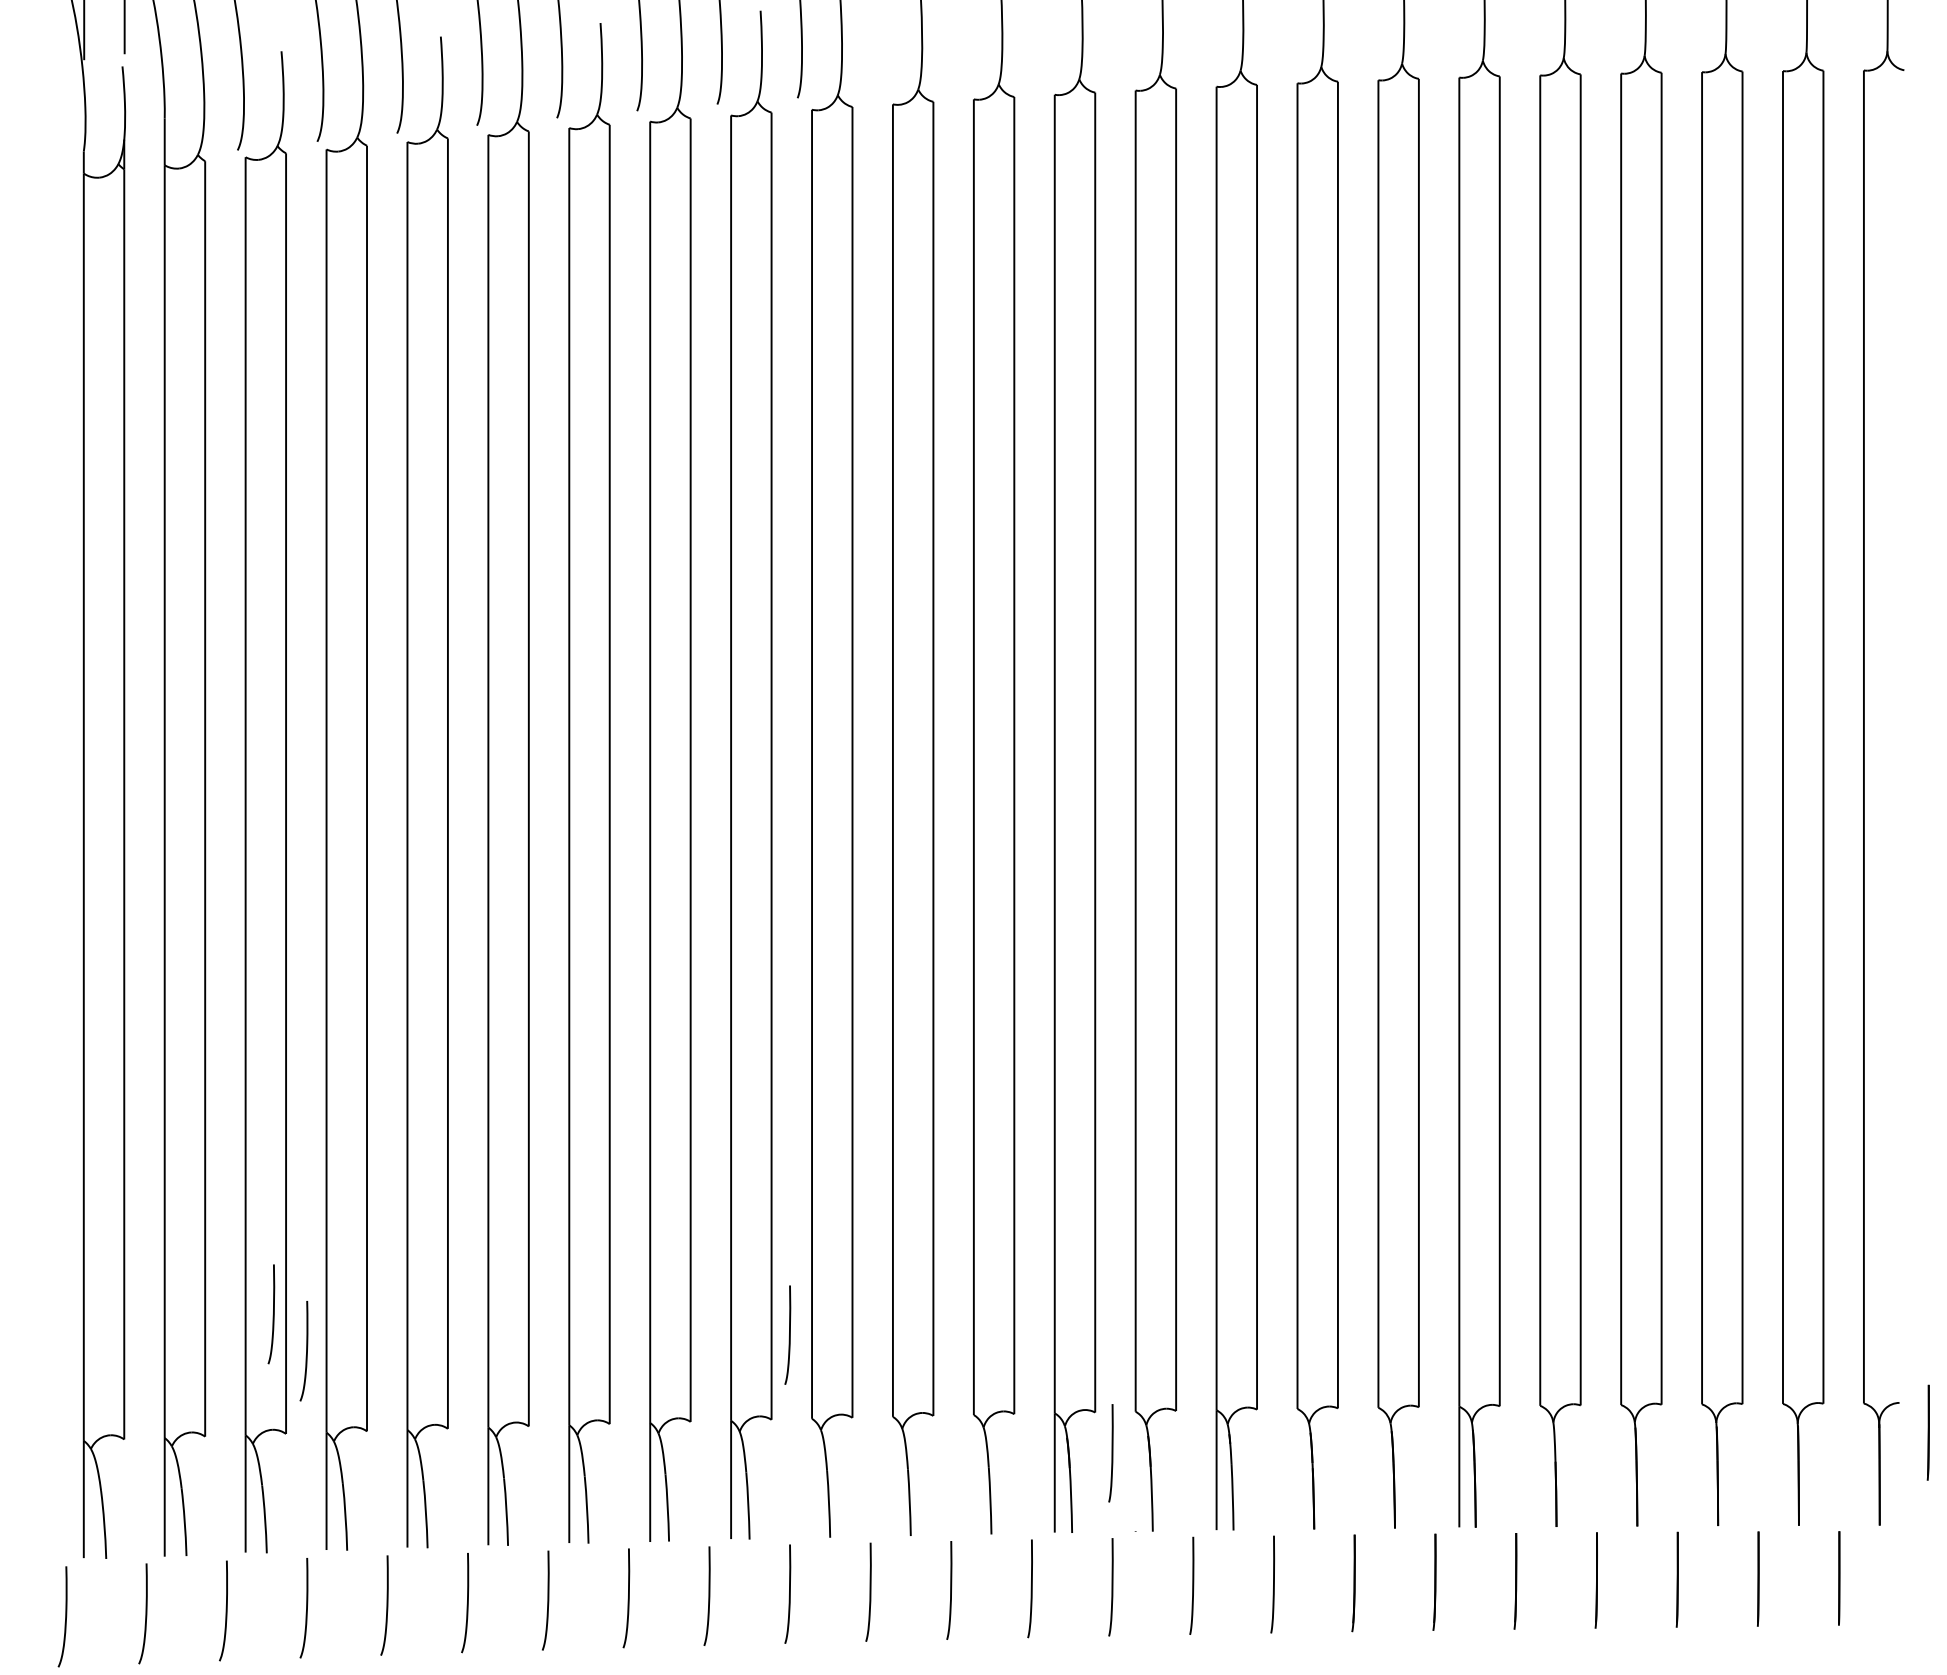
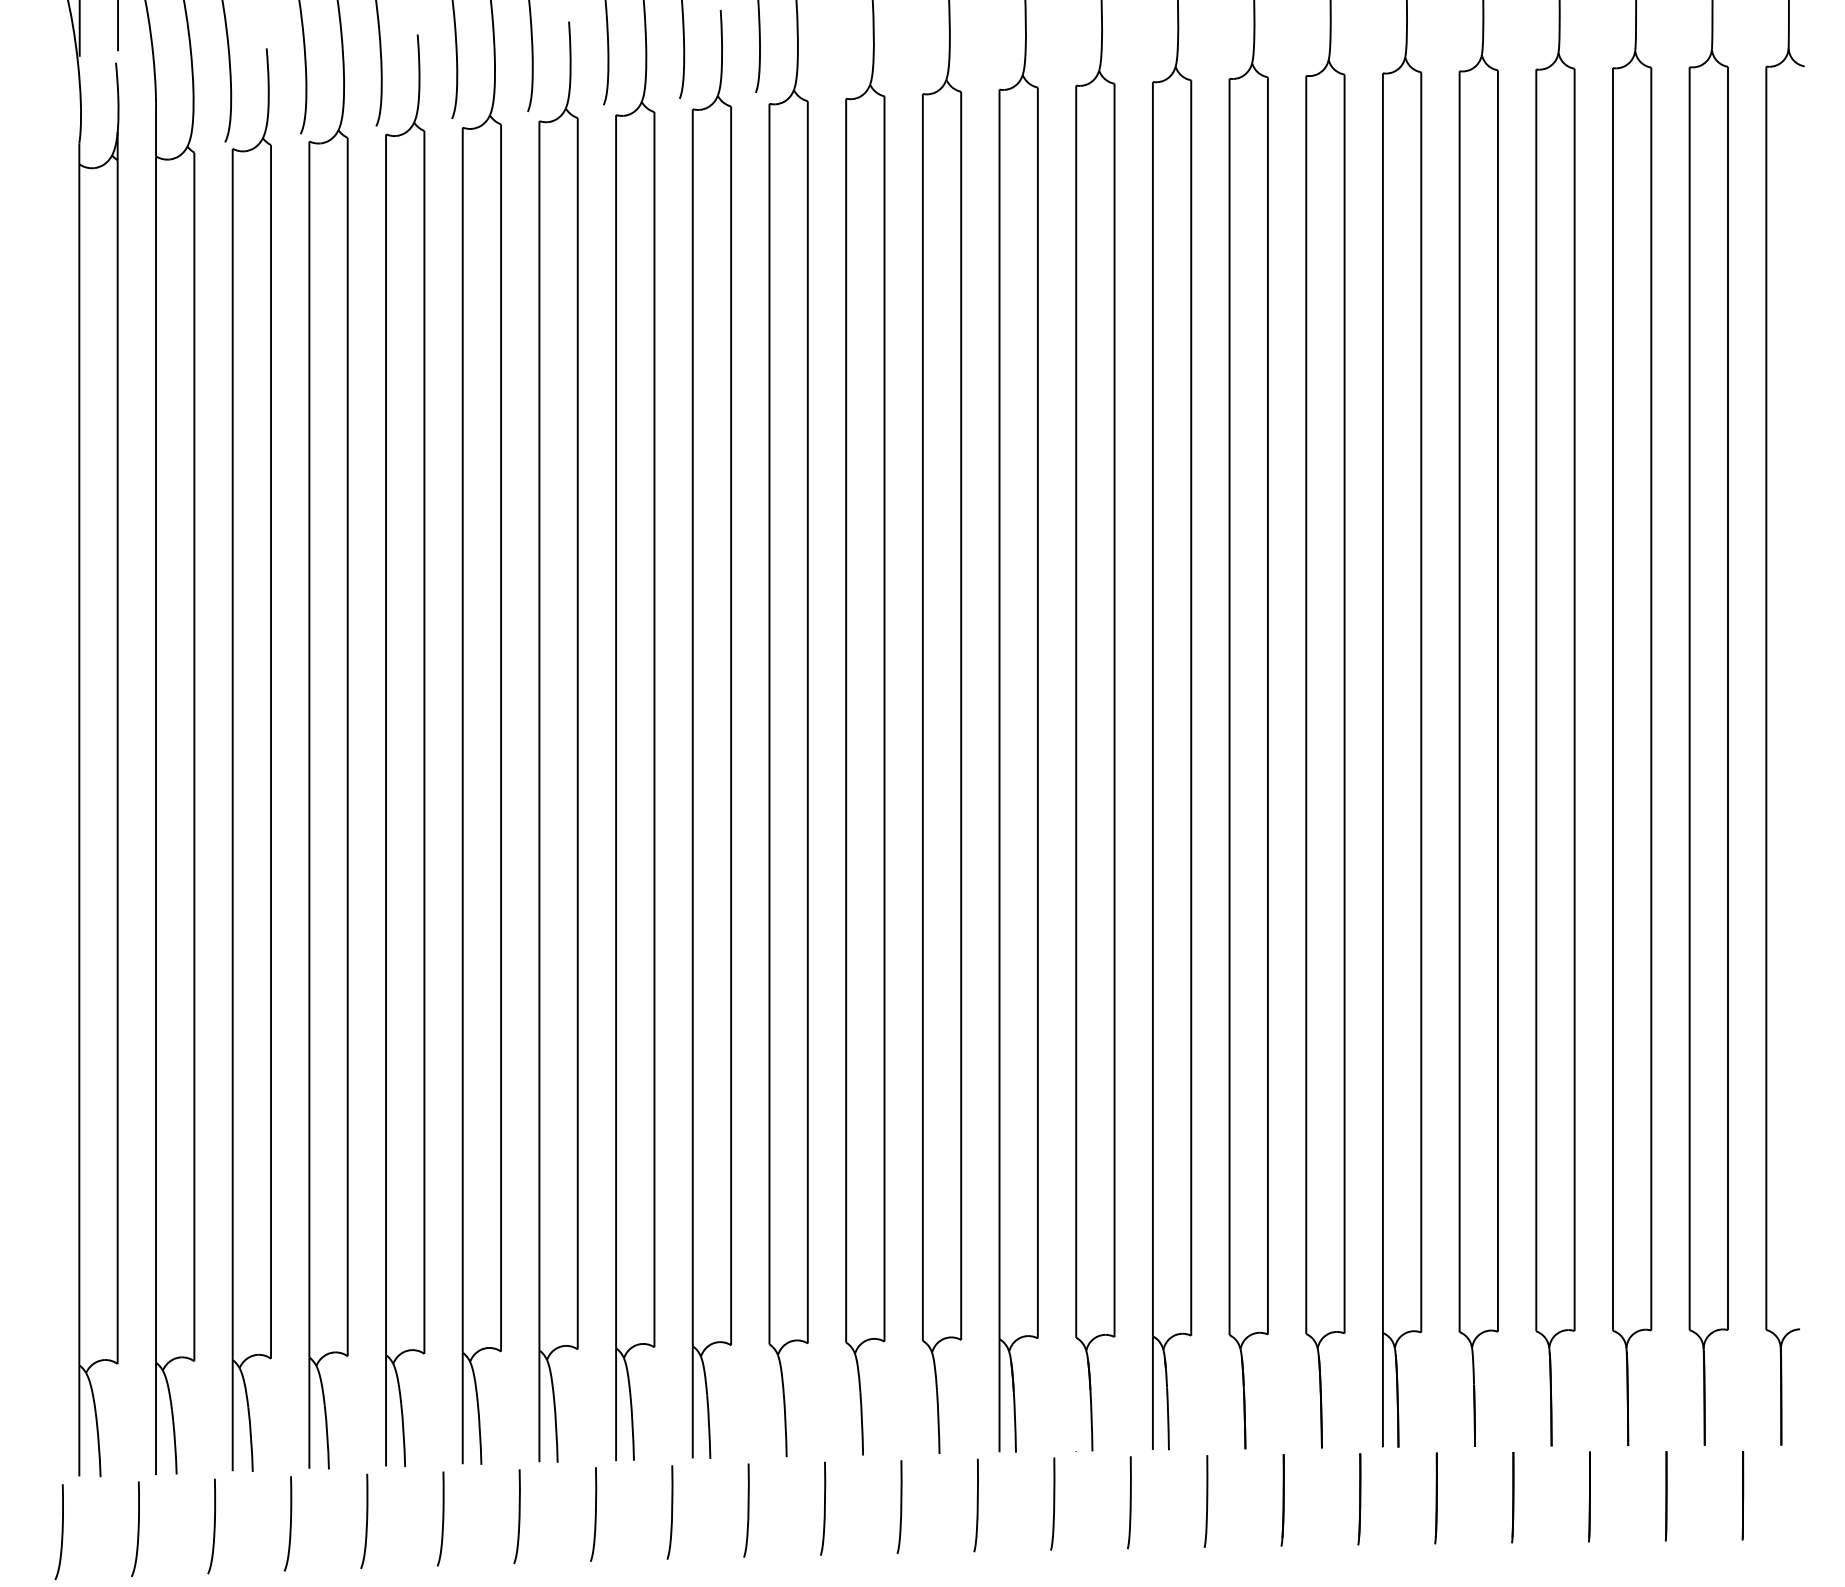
curve: (272, 1315) -> (258, 1246), removed
curve: (789, 1334) -> (748, 1264), removed
curve: (306, 1351) -> (290, 1280), removed
line: (1927, 1432) -> (1826, 1357), removed
curve: (1111, 1453) -> (1053, 1377), removed

